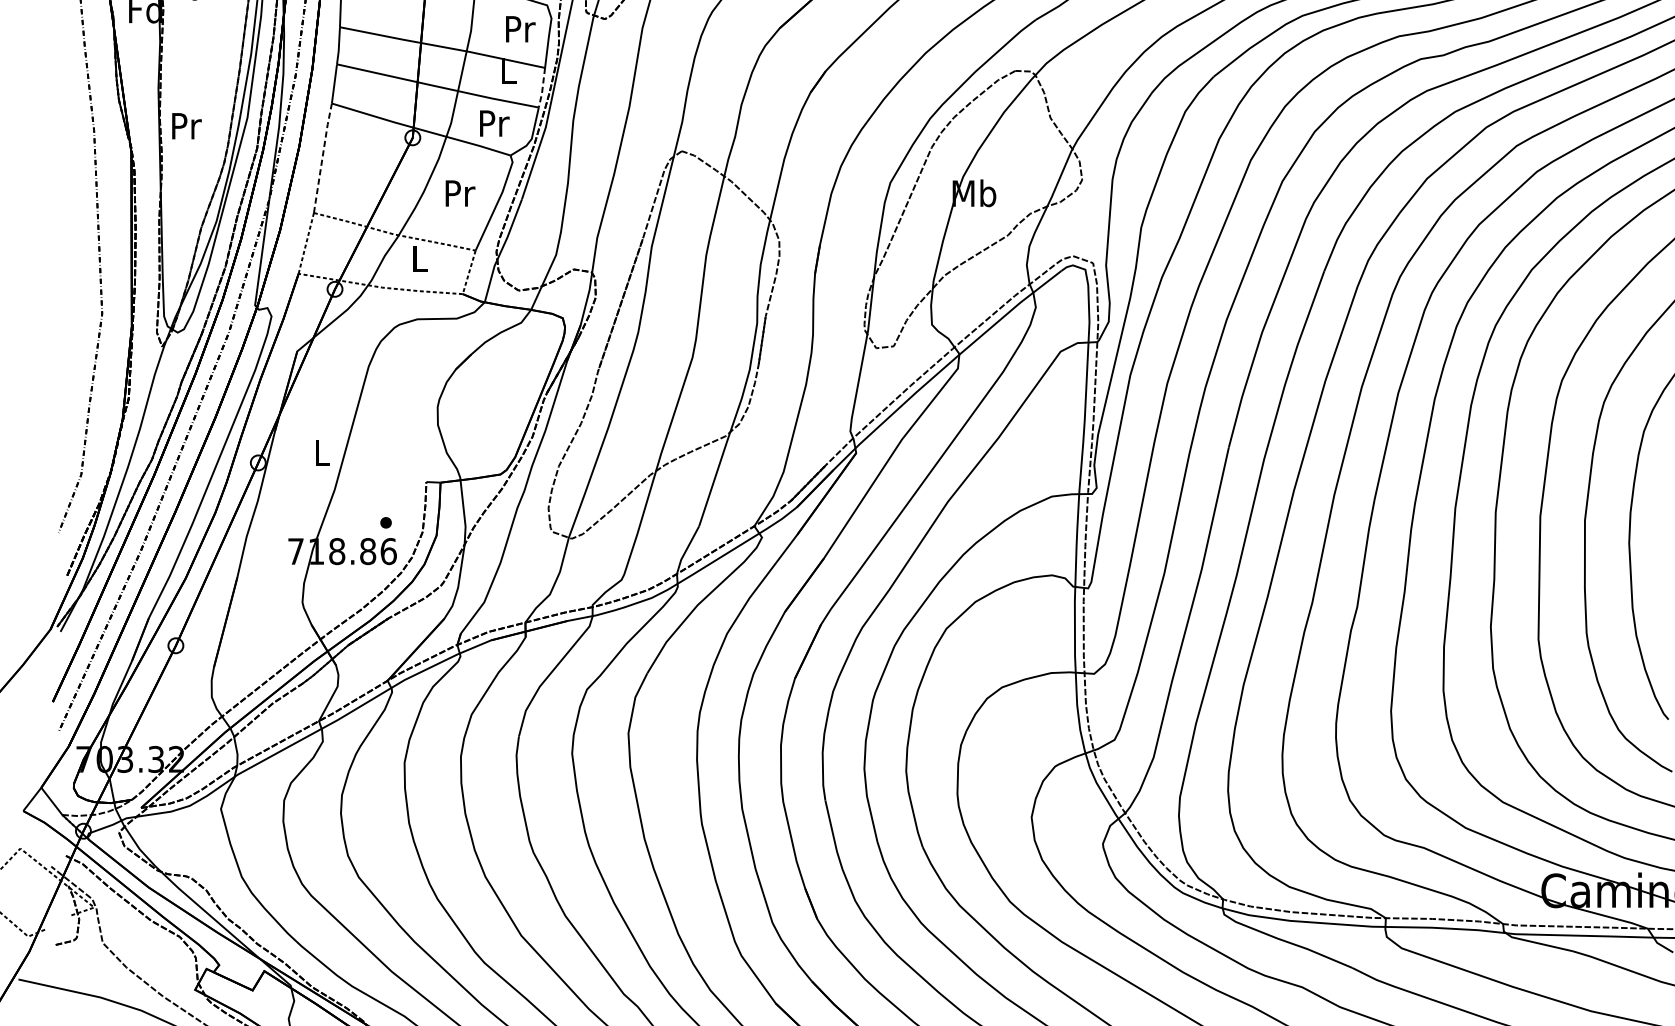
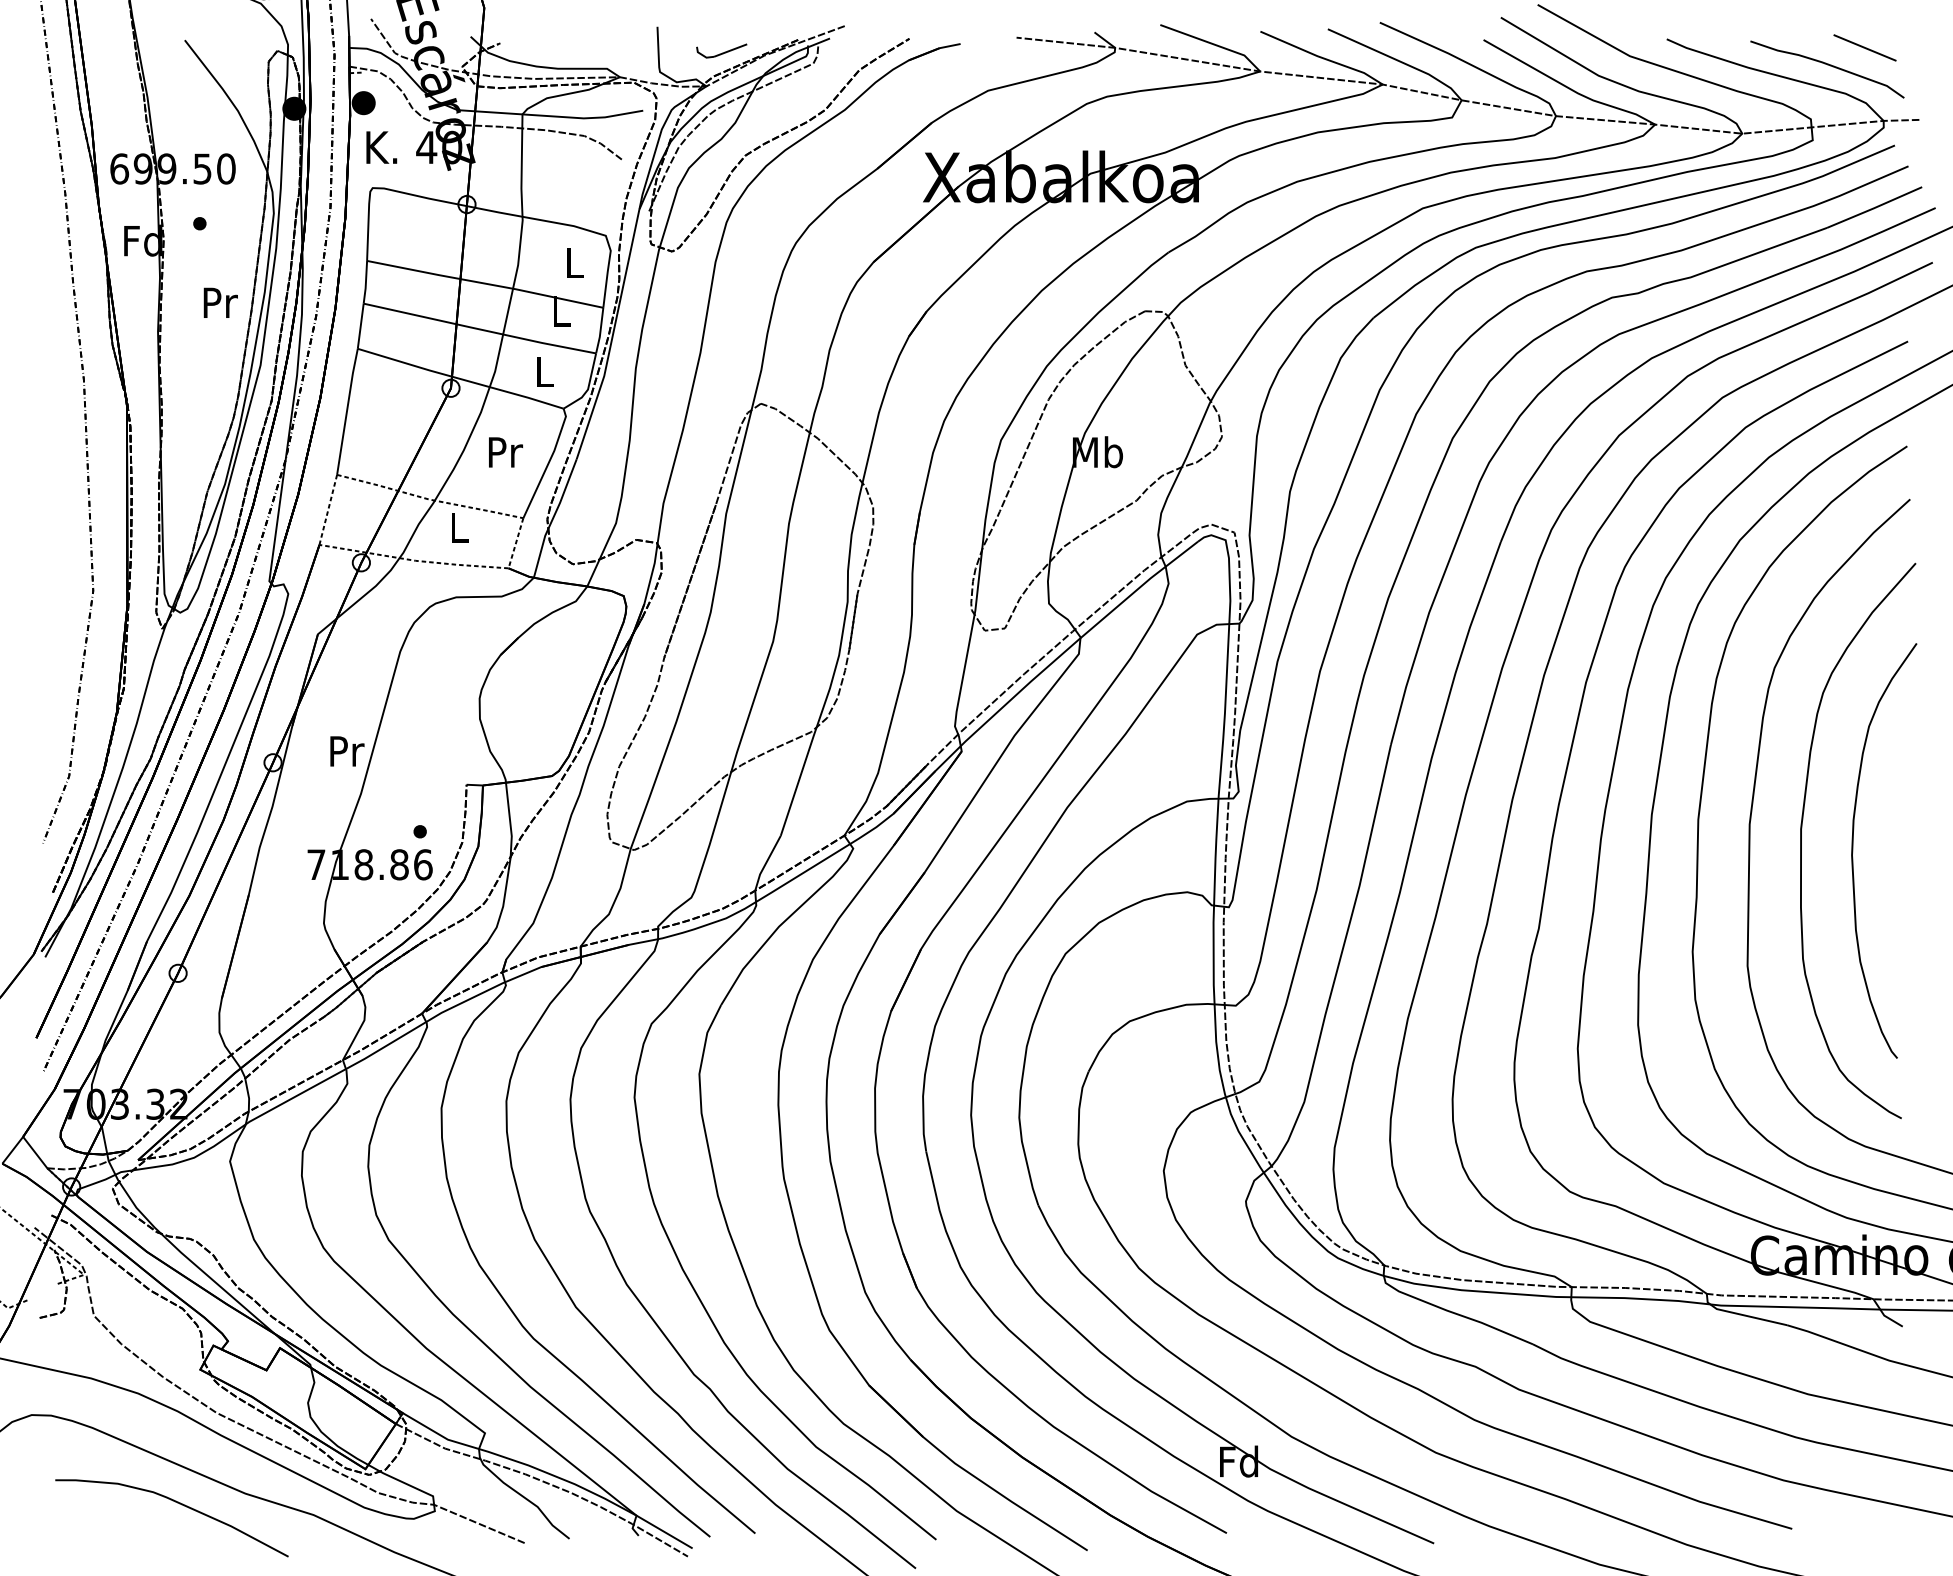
text: (520, 29) -> (575, 263), Pr -> L
line: (542, 88) -> (600, 331), dashed -> solid
text: (494, 123) -> (545, 371), Pr -> L
text: (186, 125) -> (220, 302), moved
line: (322, 157) -> (347, 410), dashed -> solid
text: (322, 453) -> (347, 751), L -> Pr

